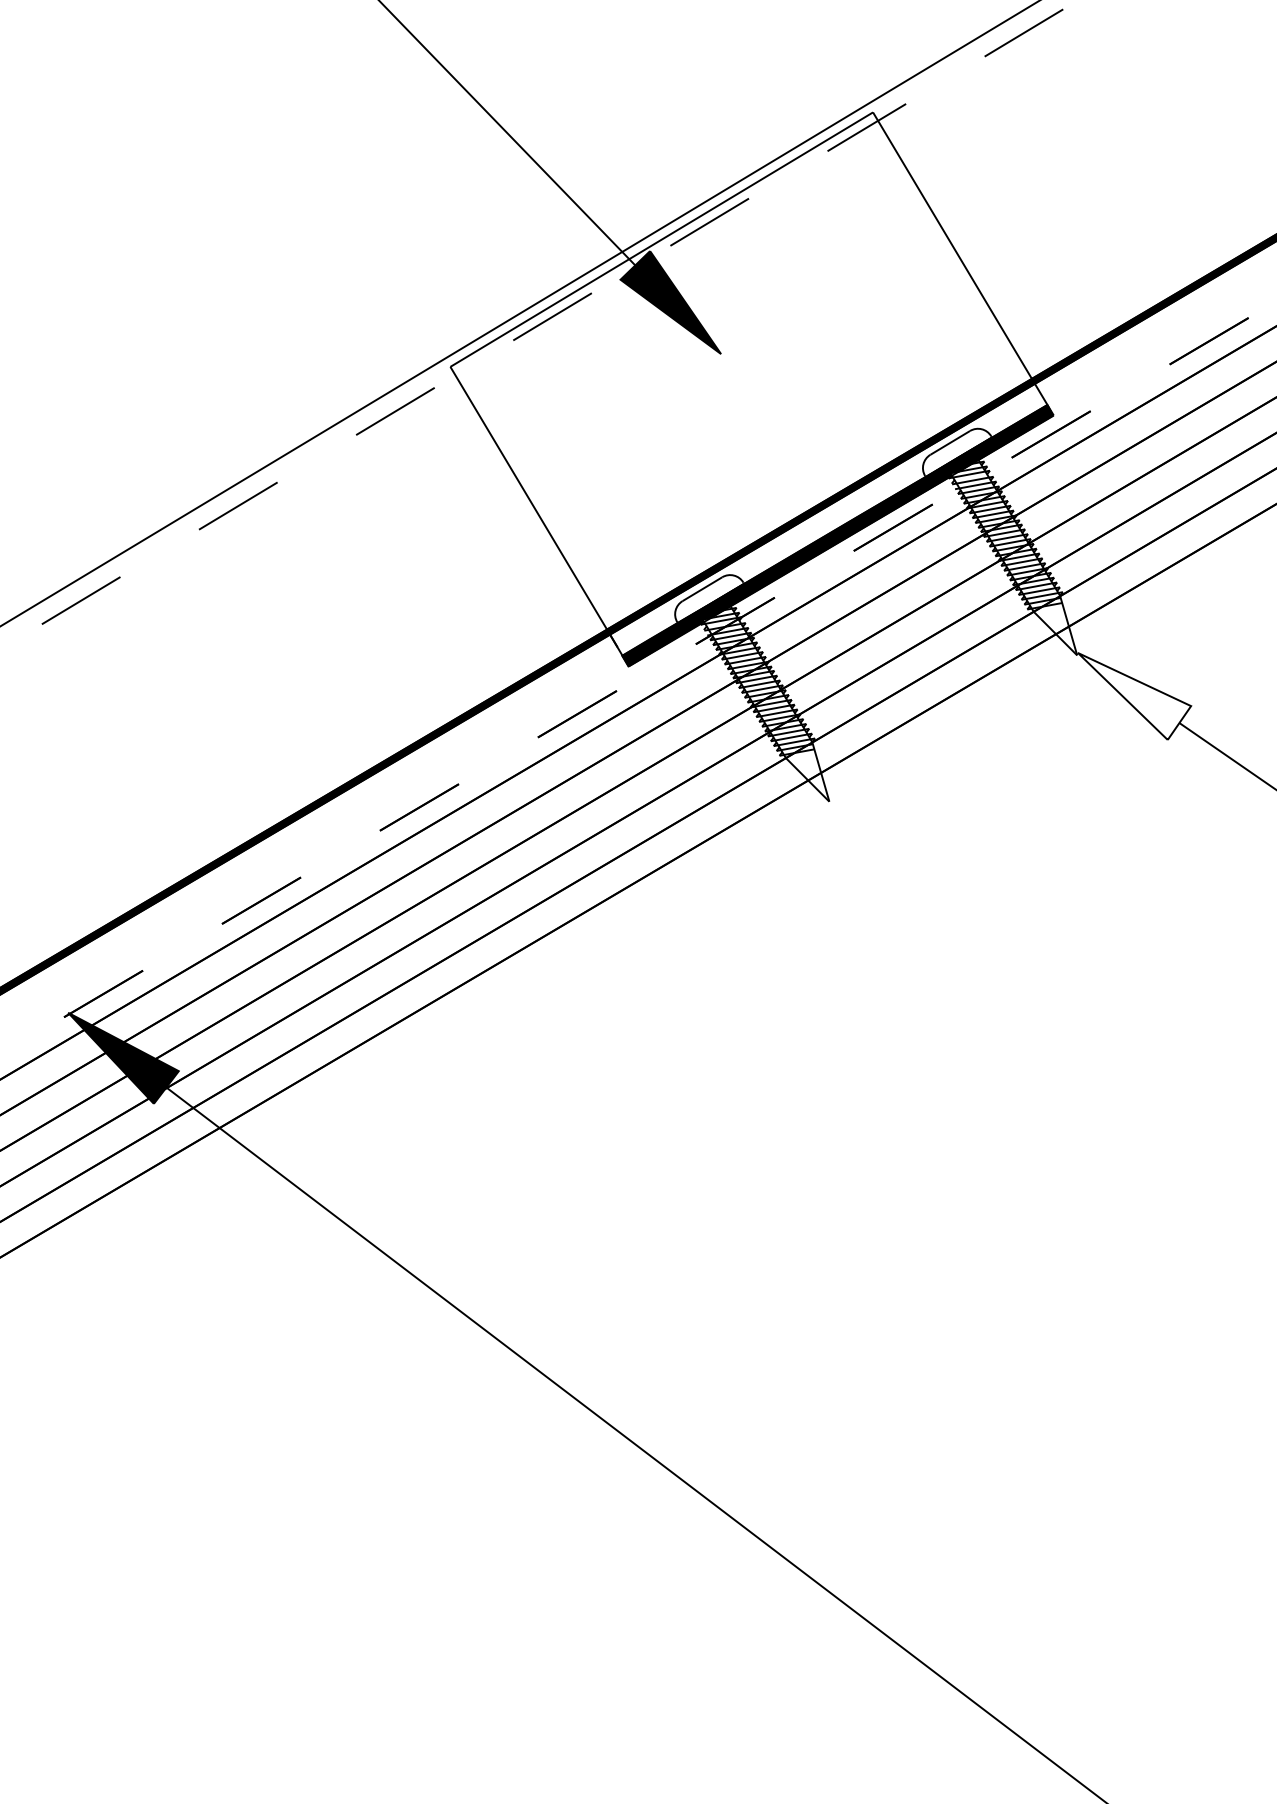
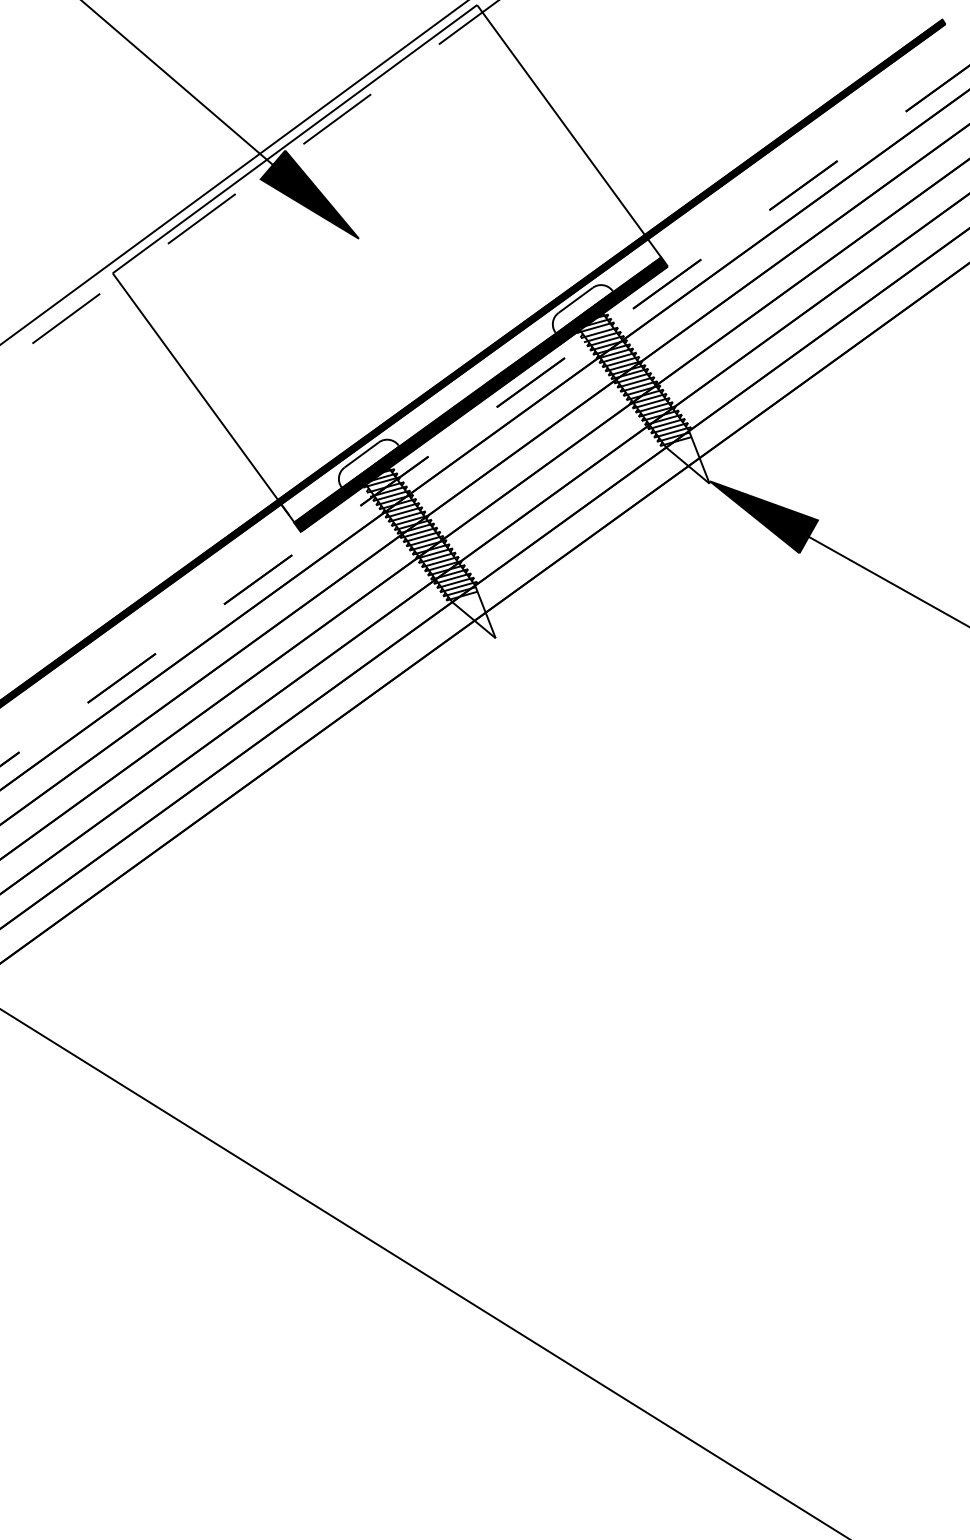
fill: (1134, 695) -> (765, 515), added

